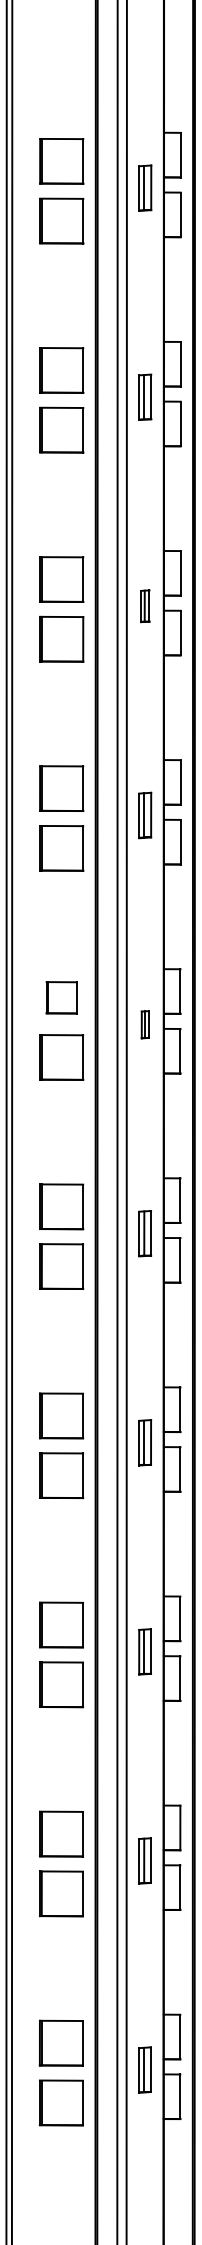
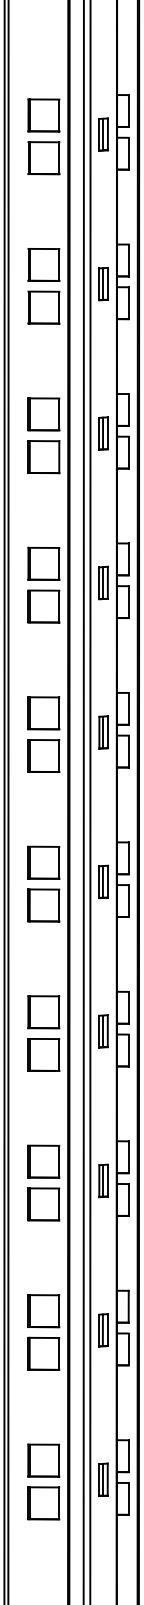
part: (145, 605) -> (103, 432), size x1.43
part: (61, 997) -> (43, 713), size x1.43
part: (145, 1024) -> (103, 732), size x1.67

